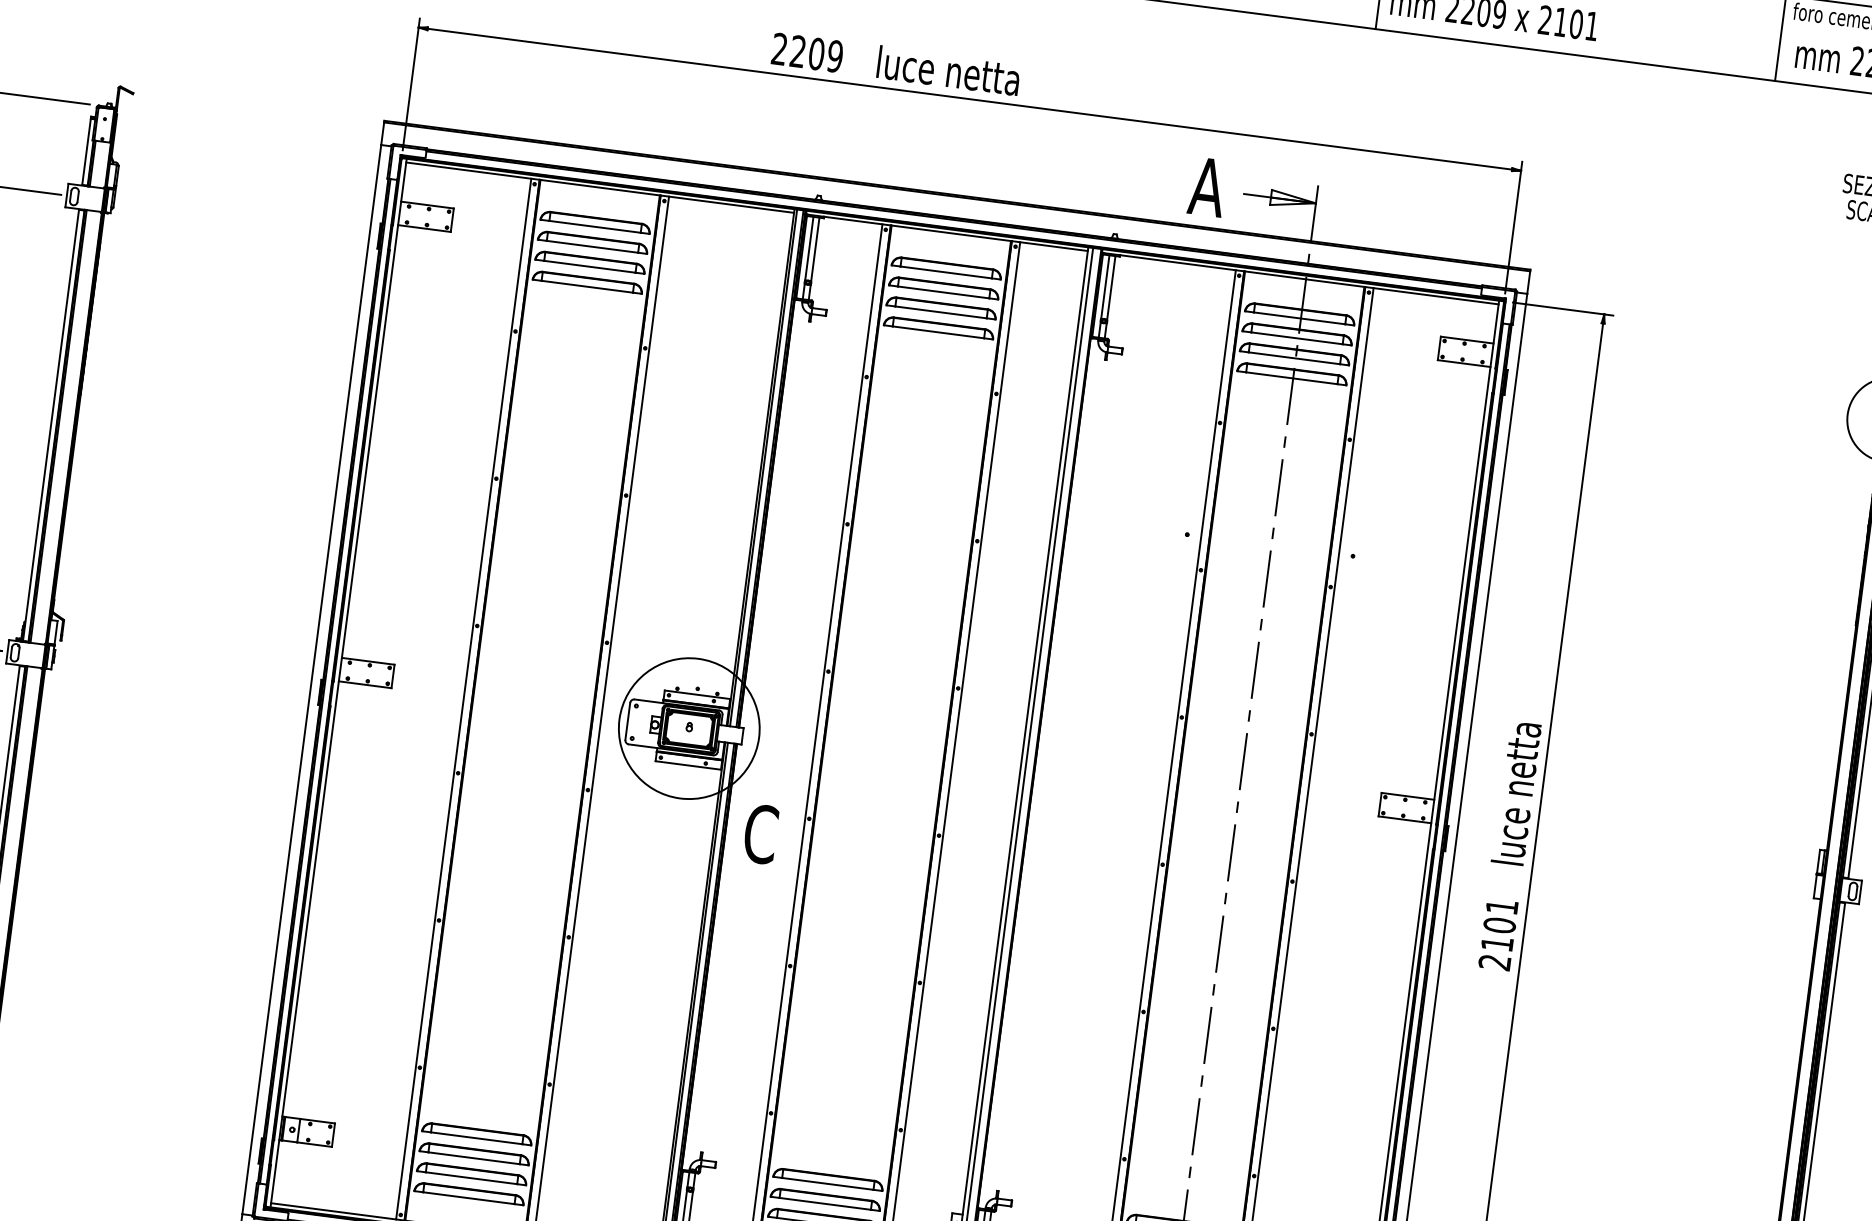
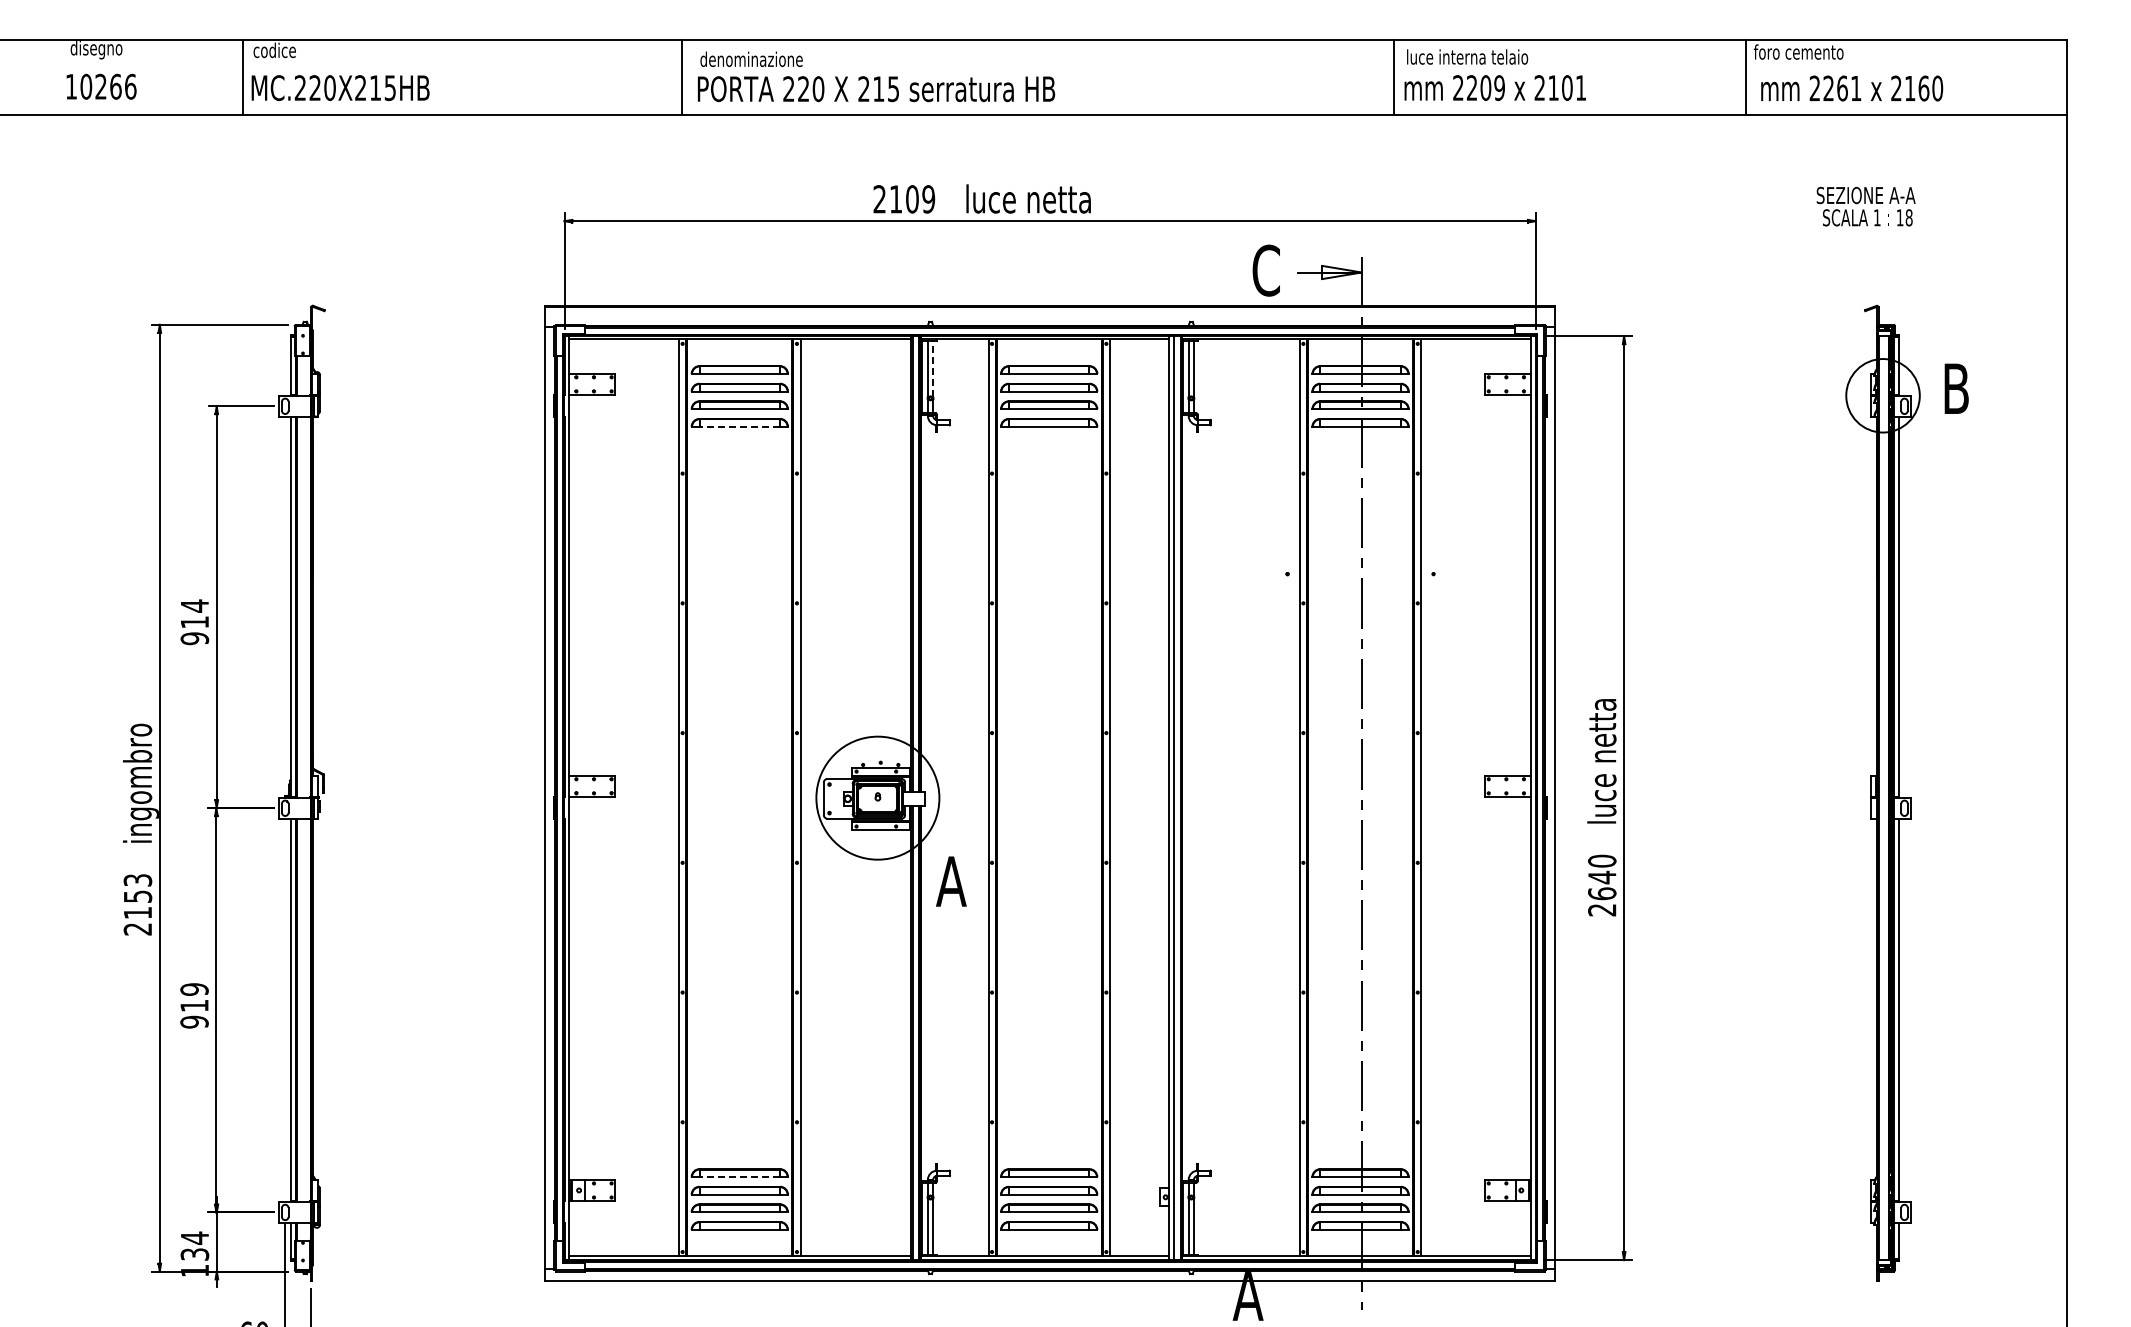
text: (797, 51) -> (895, 199), 2209 -> 2109
text: (1206, 186) -> (1265, 270), A -> C
line: (815, 249) -> (933, 368), solid -> dashed
line: (586, 286) -> (739, 426), solid -> dashed
text: (760, 834) -> (951, 881), C -> A
text: (1499, 925) -> (1602, 877), 2101 -> 2640
line: (476, 1138) -> (739, 1177), solid -> dashed

